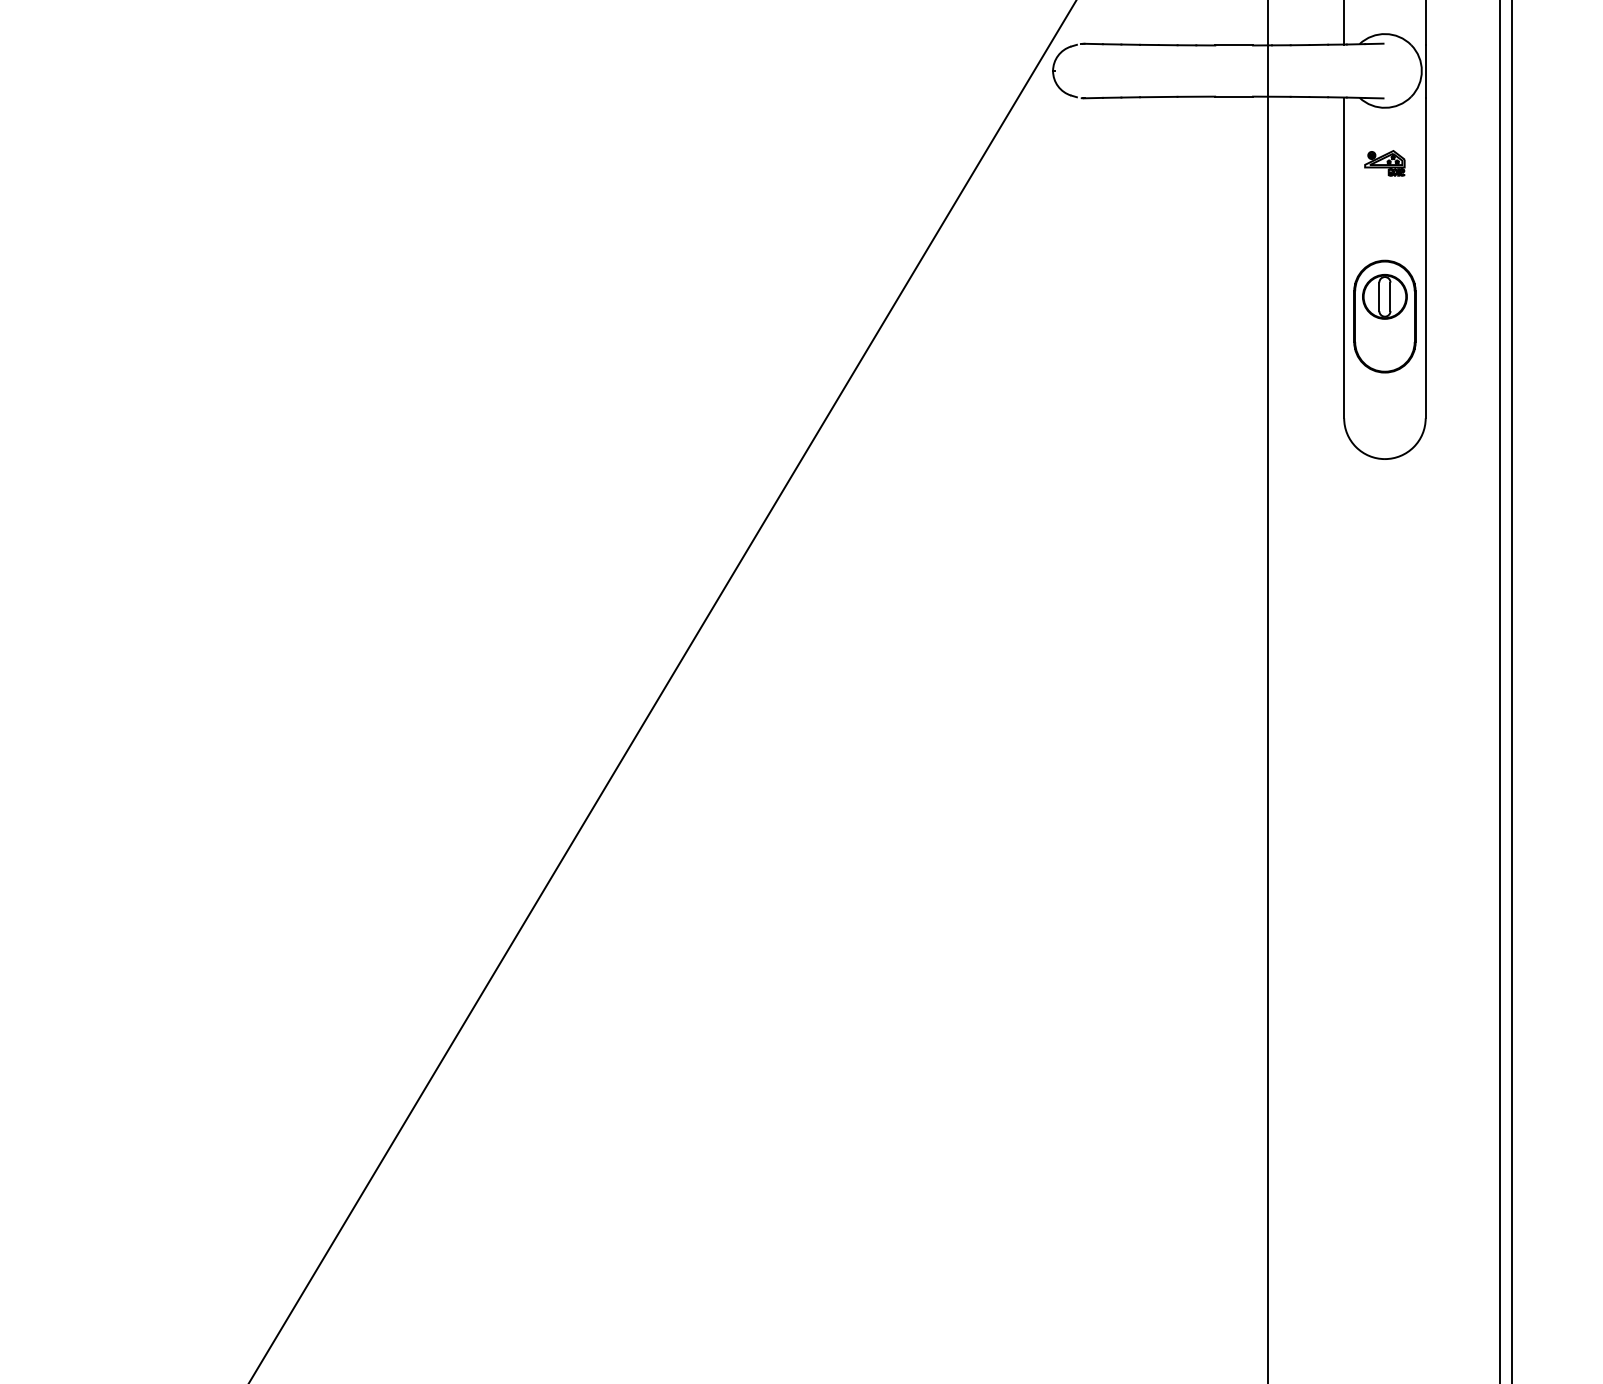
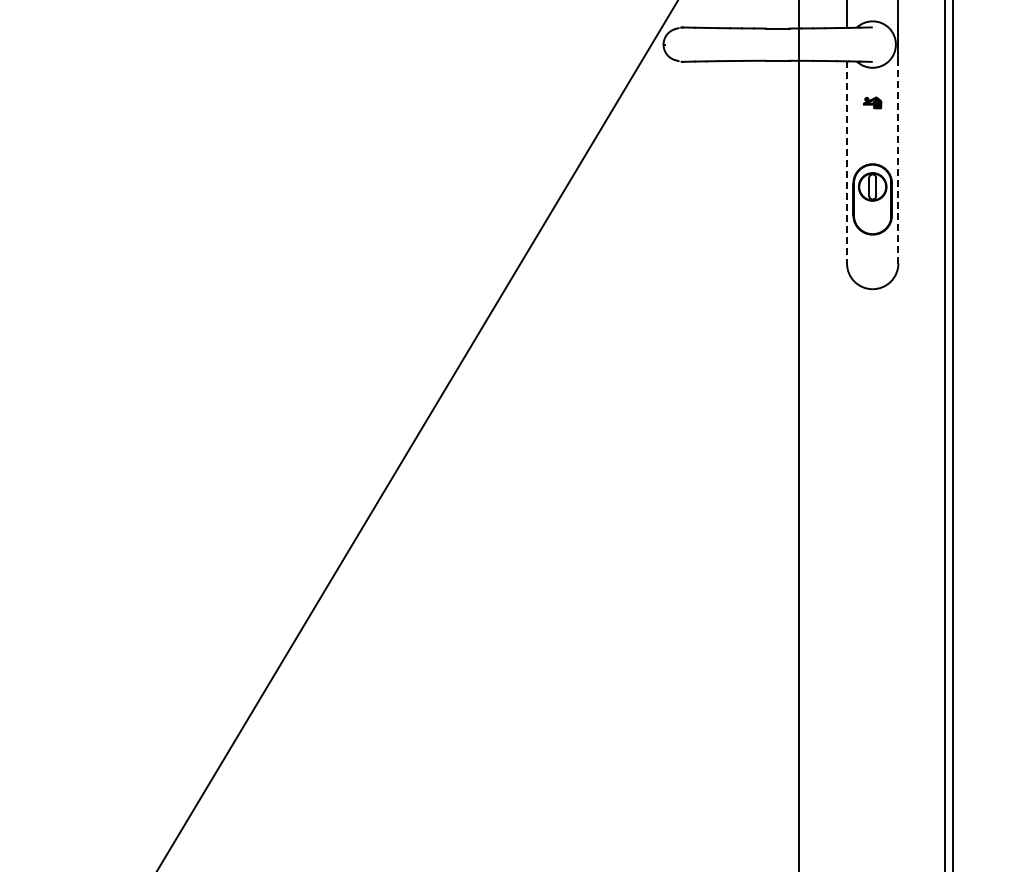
part: (1384, 162) -> (872, 102), size x0.7
line: (1425, 256) -> (898, 161), solid -> dashed
line: (1343, 258) -> (846, 162), solid -> dashed

